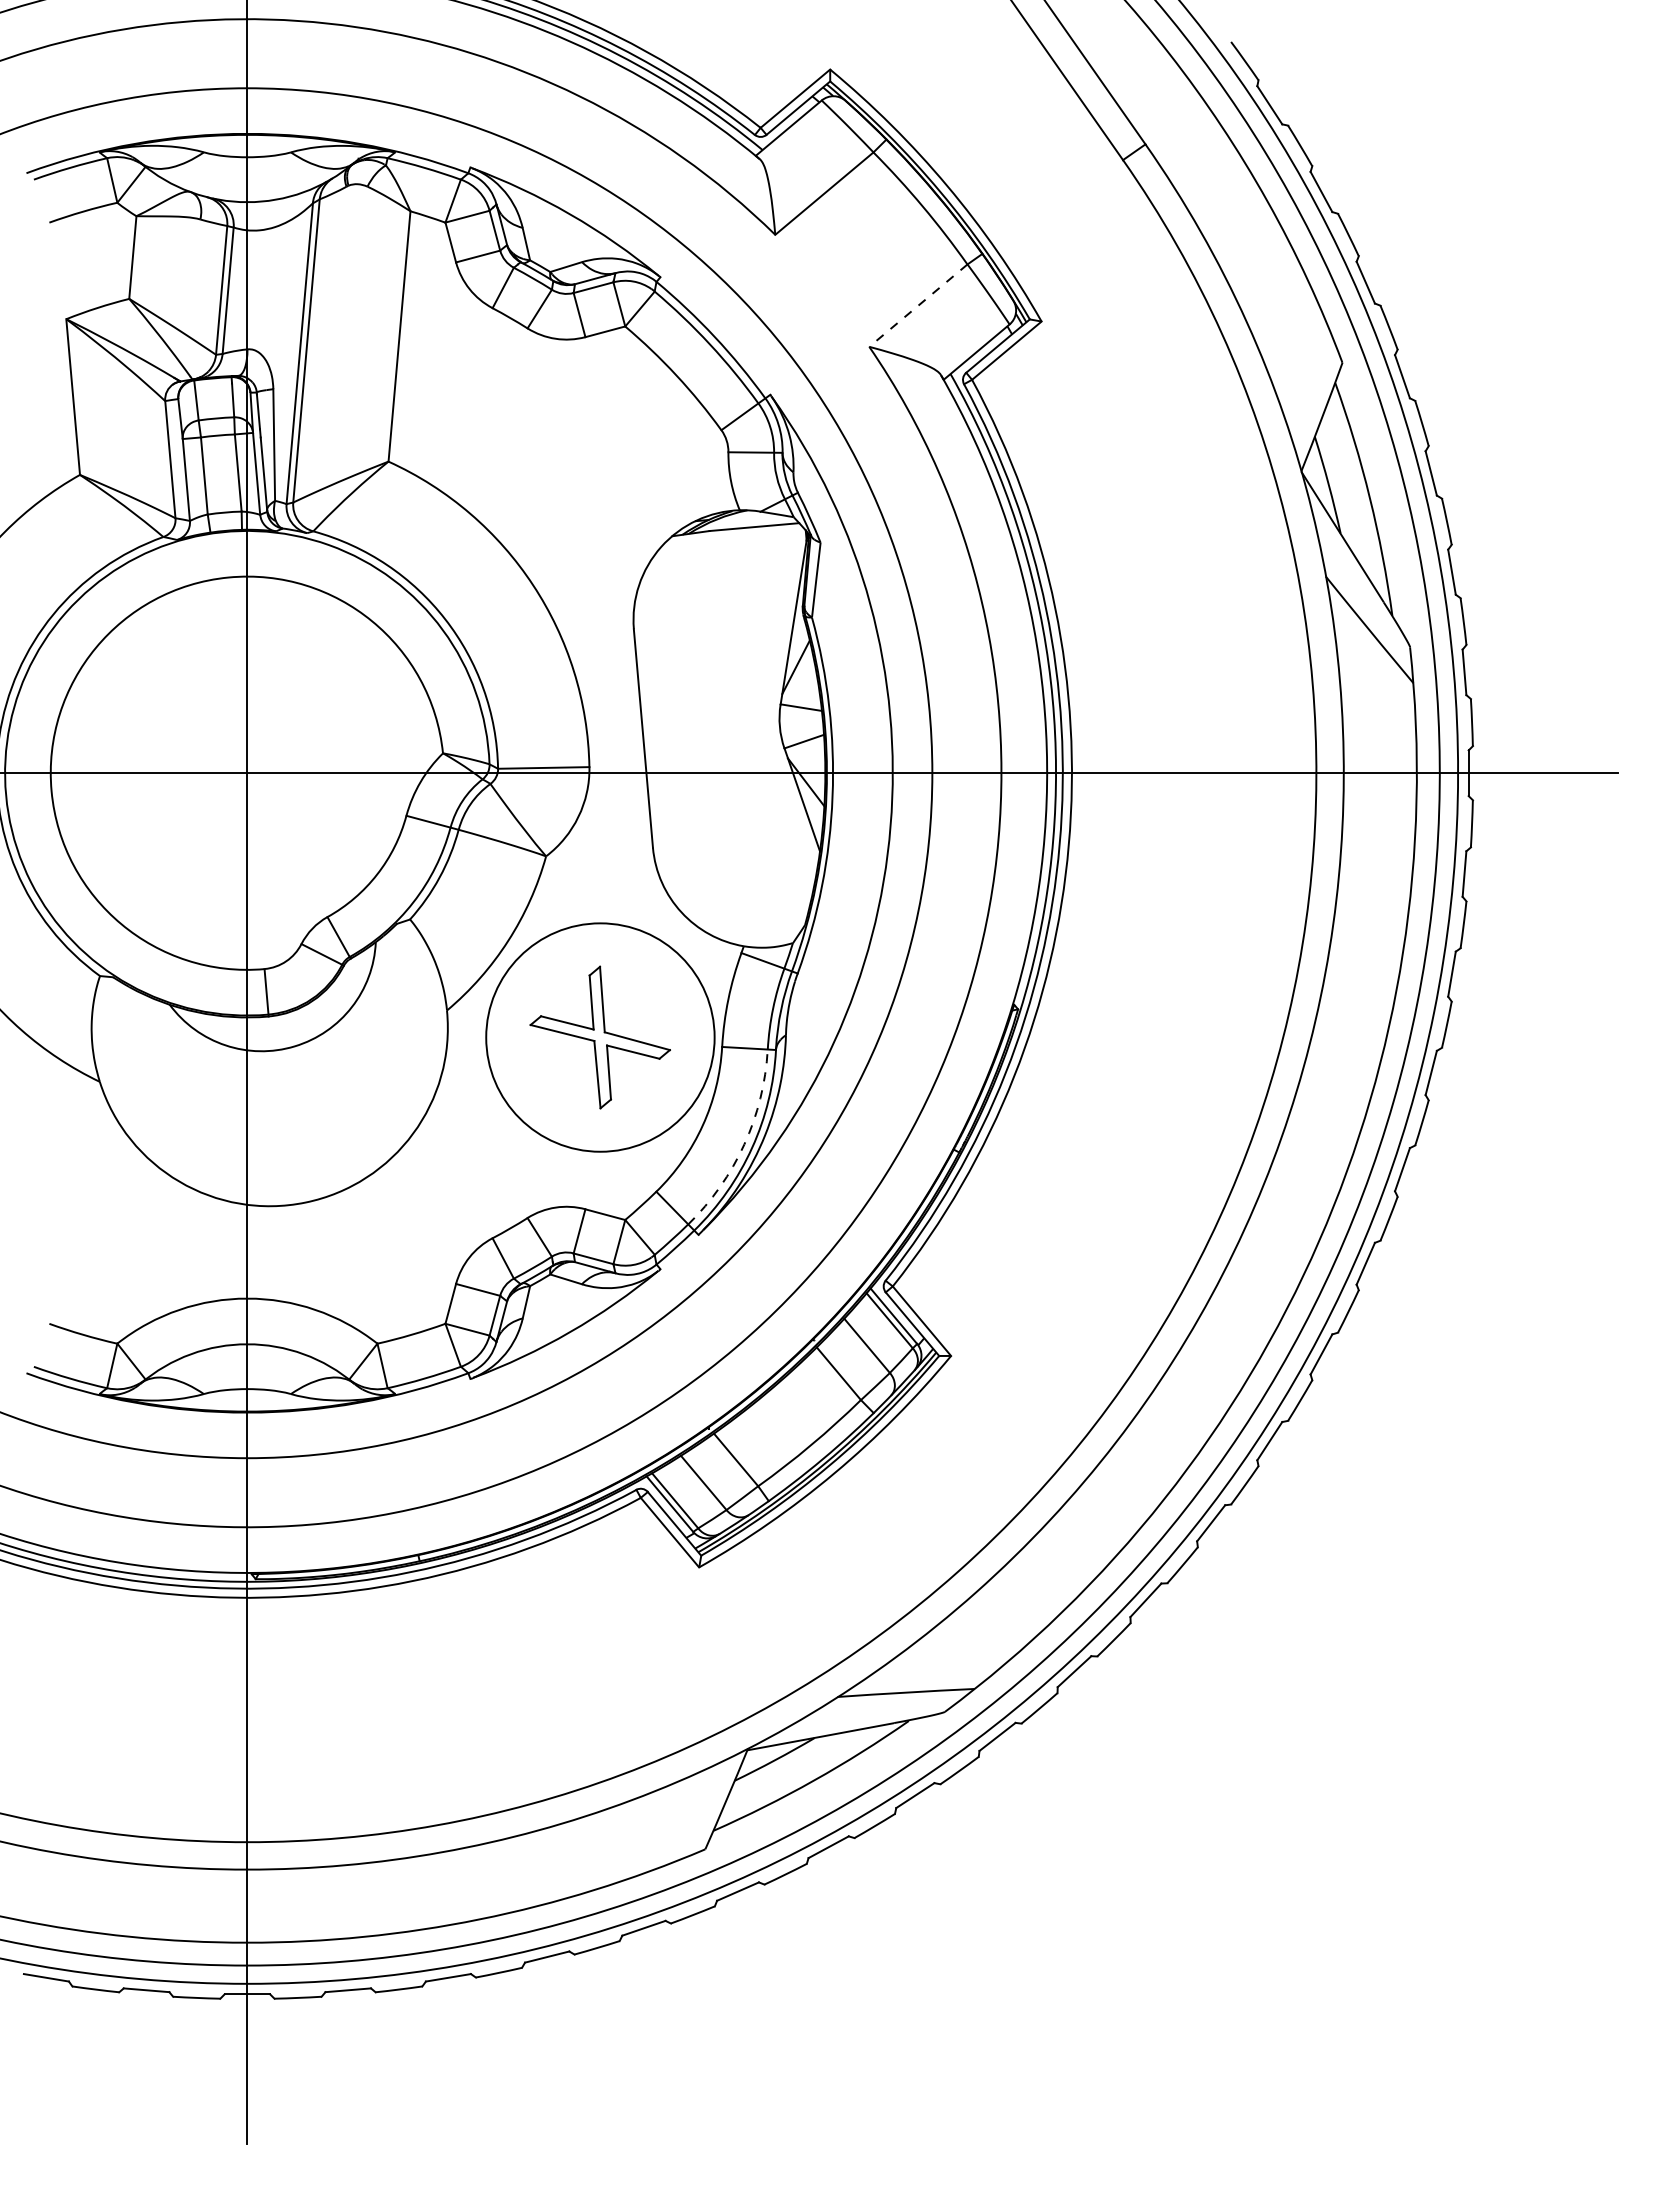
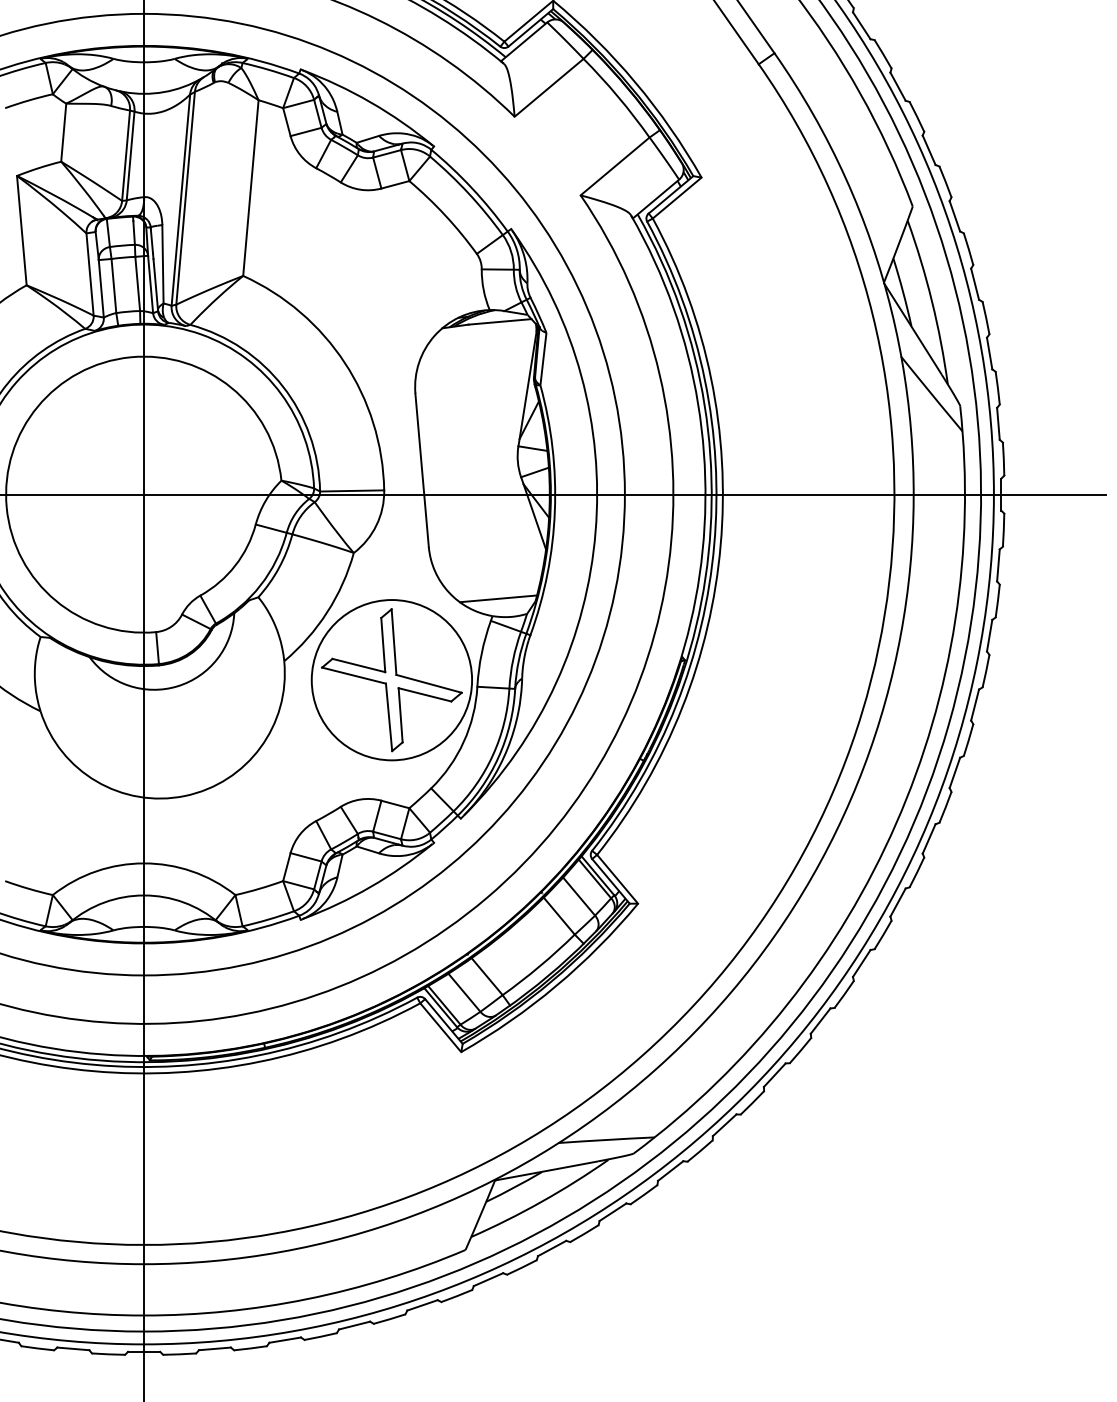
line: (918, 305) -> (615, 166), dashed -> solid
line: (752, 921) -> (498, 598), added
part: (599, 1037) -> (391, 680), size x1.43
arc: (744, 1144) -> (493, 755), dashed -> solid

